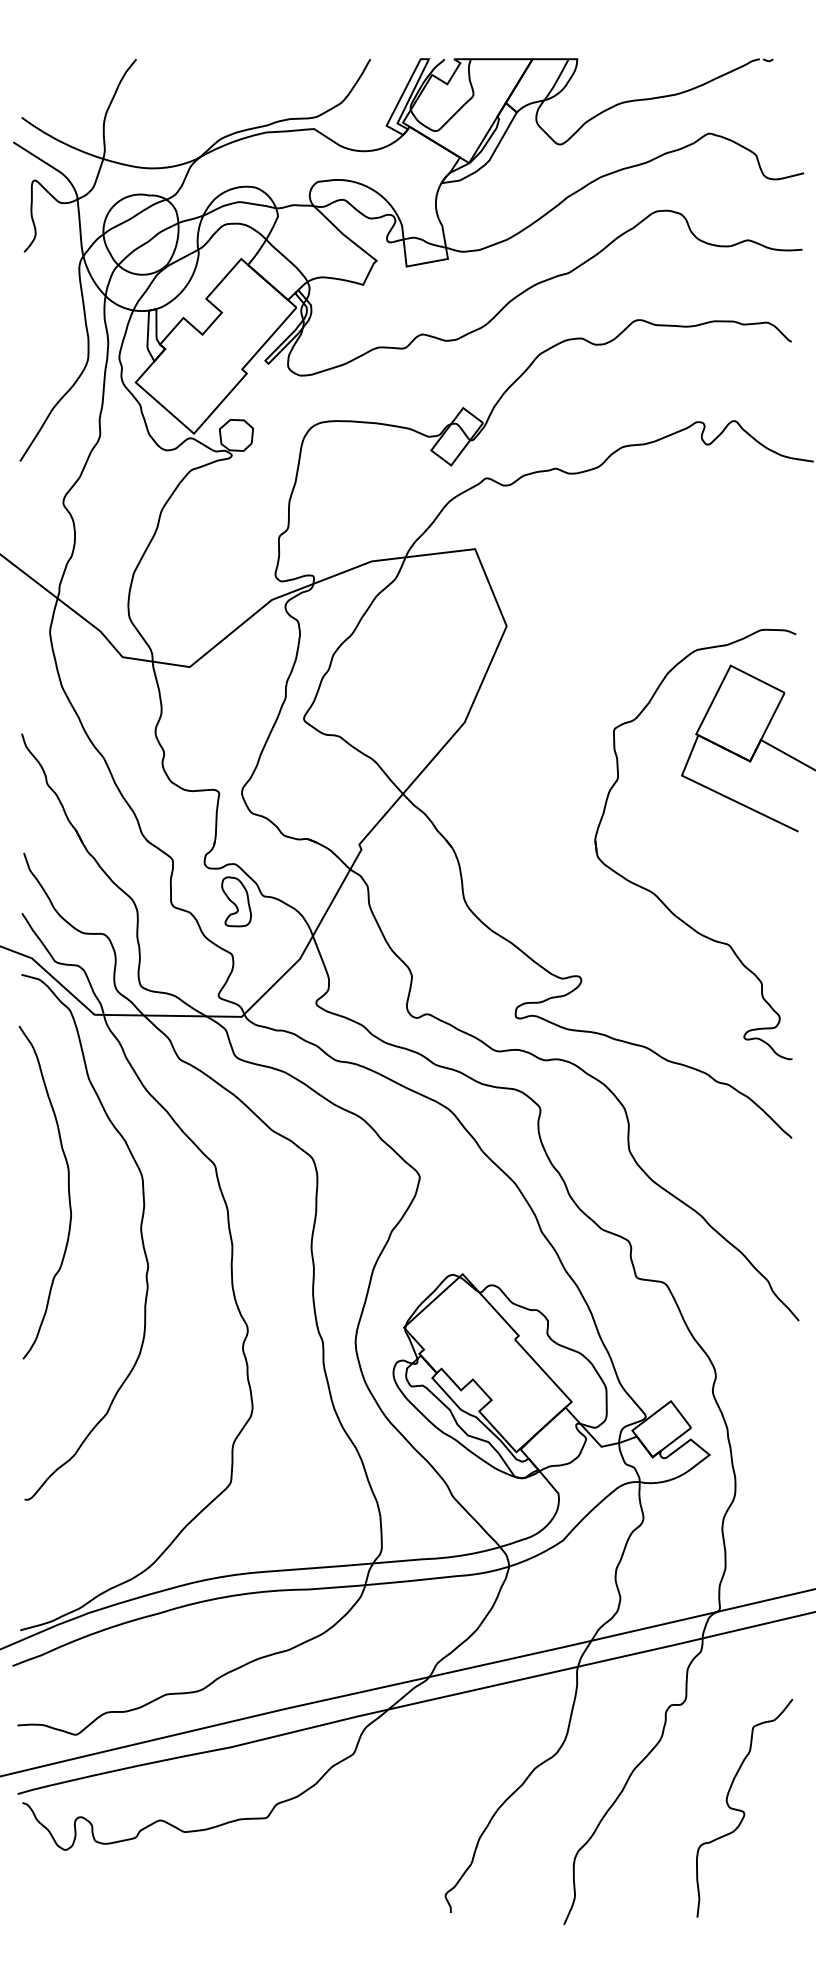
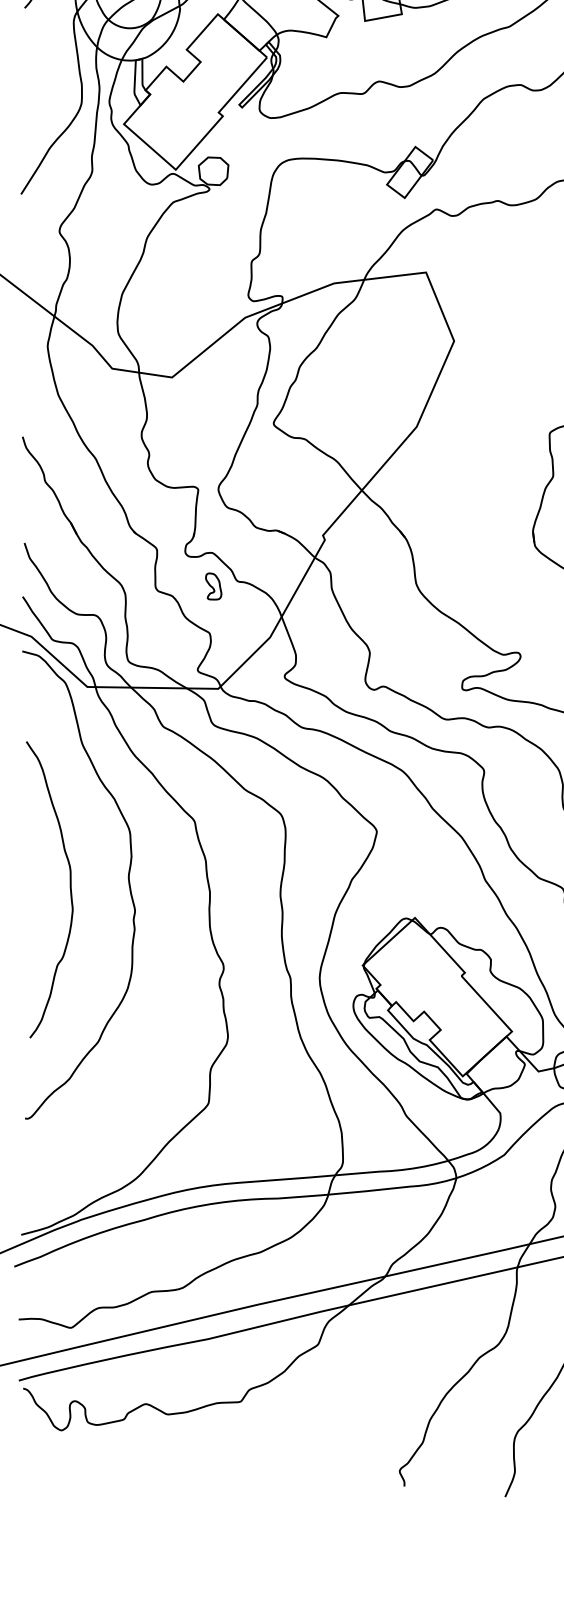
part: (236, 901) -> (213, 586), size x0.6
curve: (68, 1192) -> (70, 889), moved

